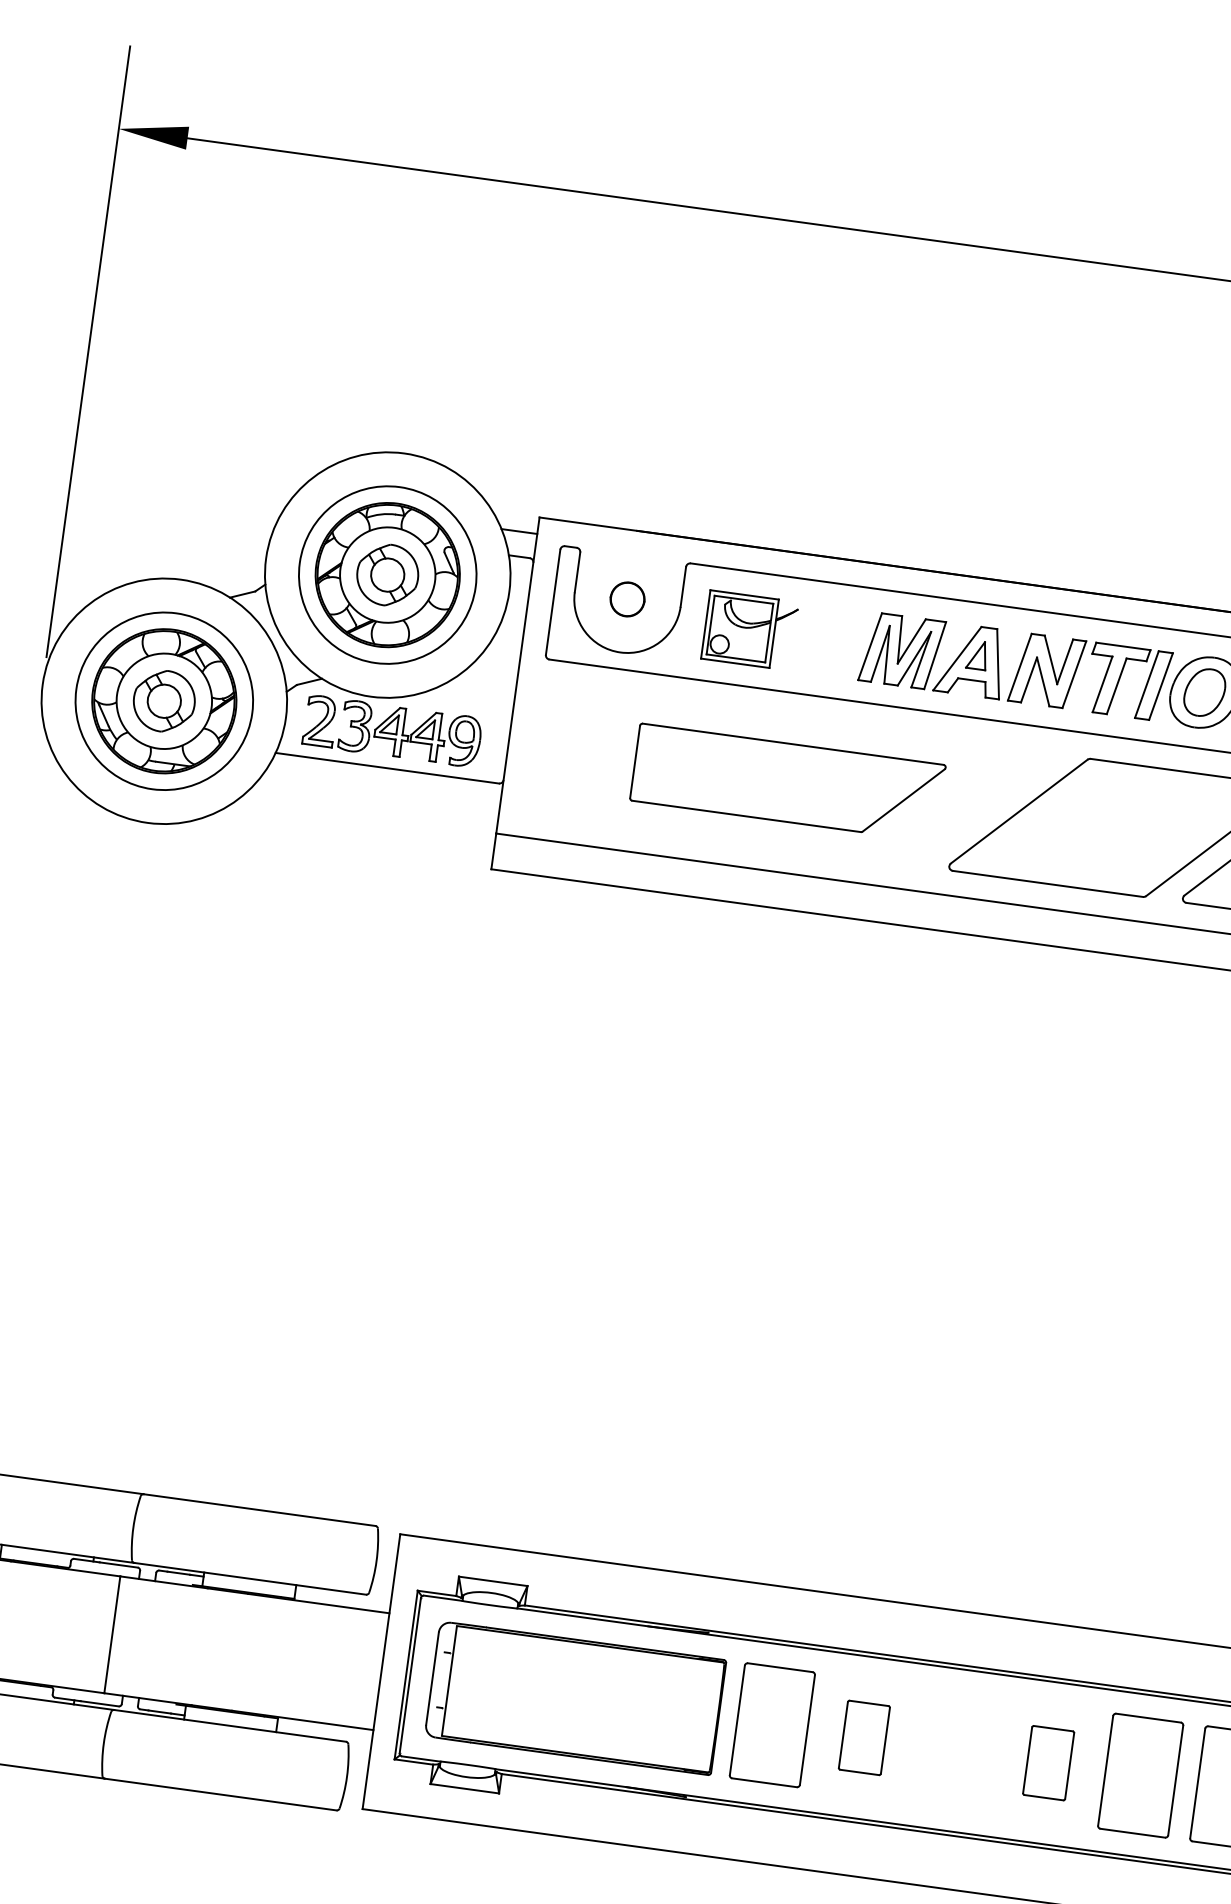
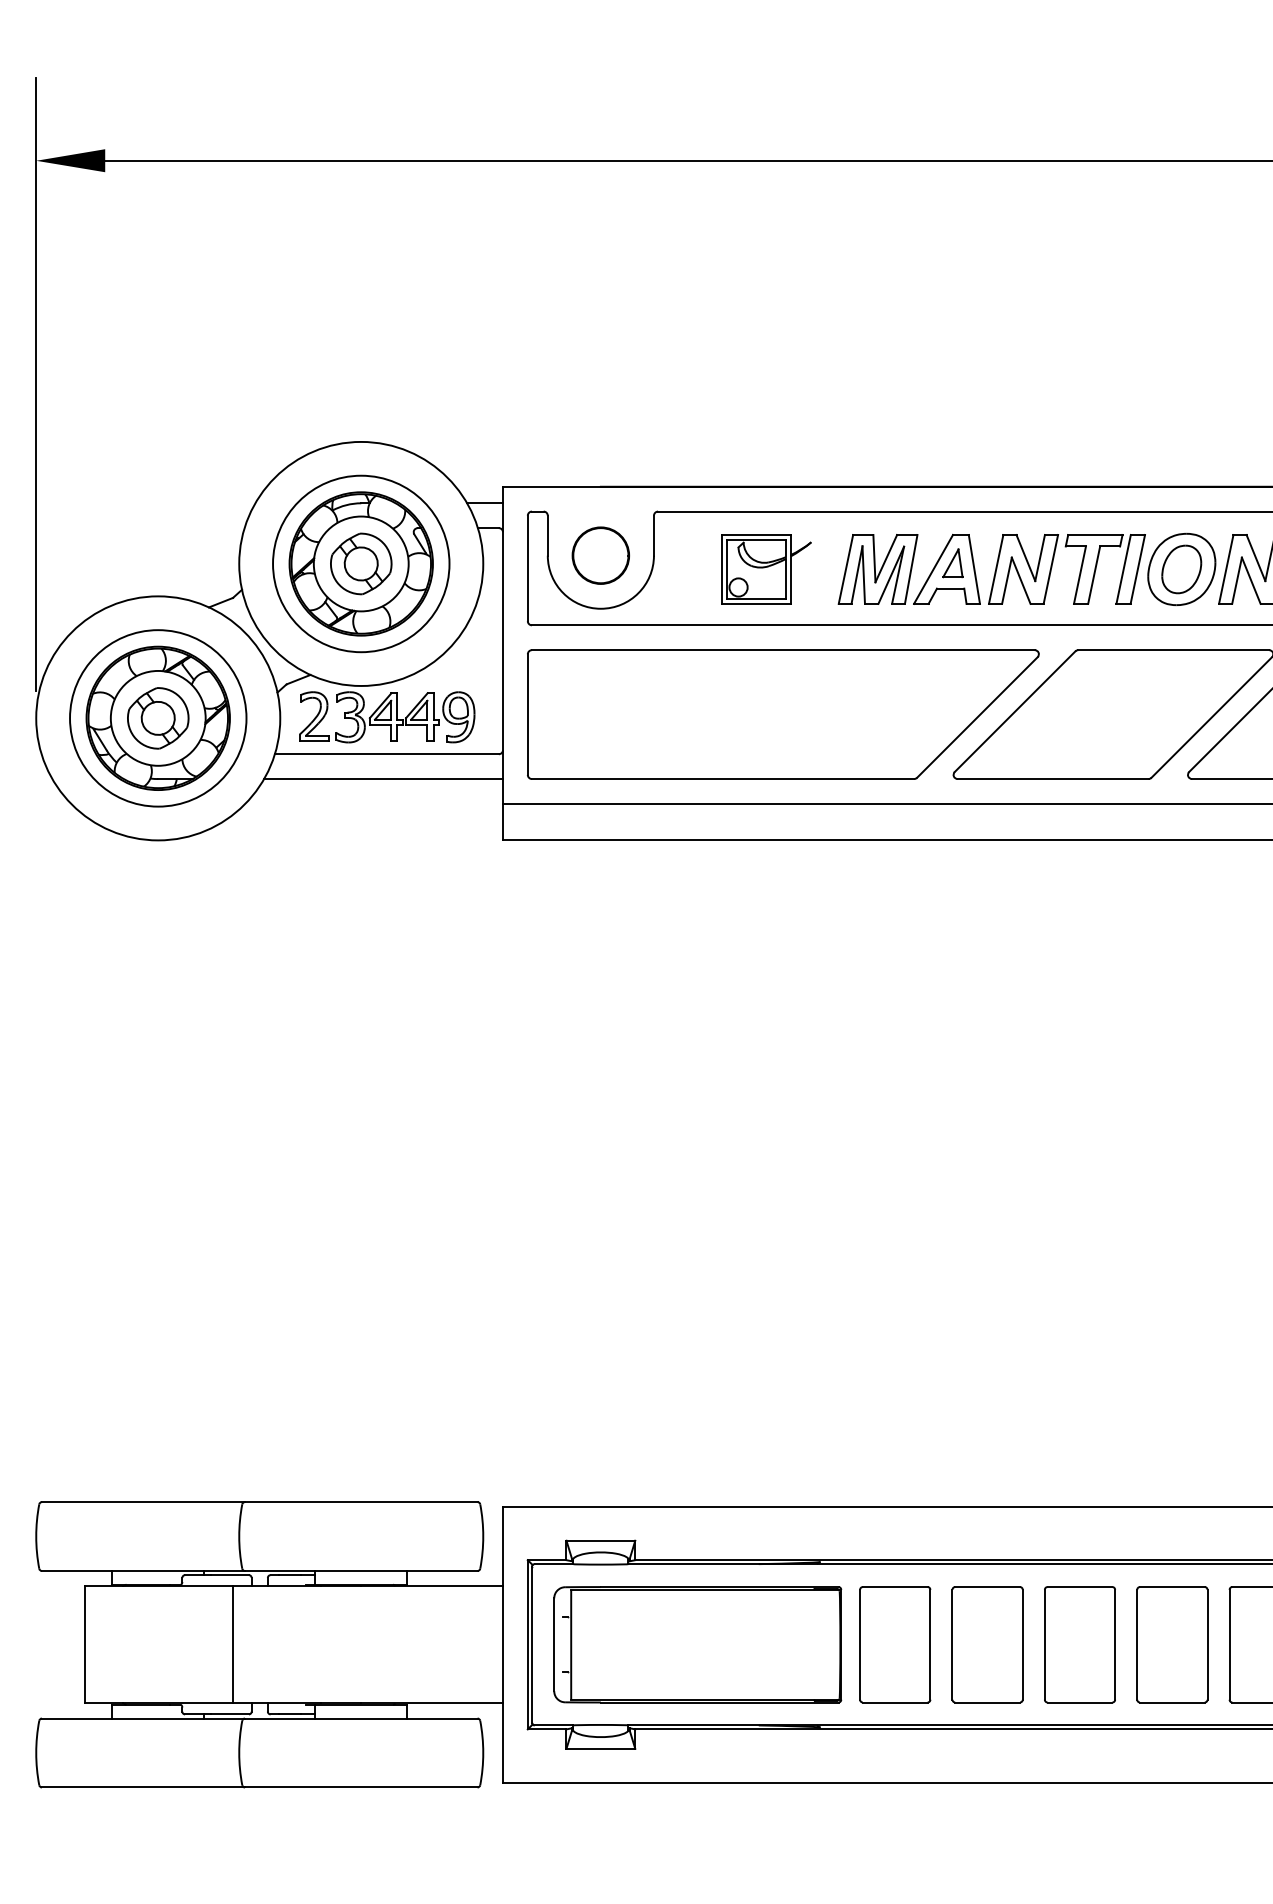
circle: (627, 599) -> (600, 555), size x1.67
part: (750, 630) -> (766, 569), moved
part: (788, 782) -> (783, 714), size x1.67
line: (380, 792) -> (383, 779), added
part: (864, 1737) -> (987, 1644), size x1.67
part: (956, 1750) -> (1079, 1644), added
part: (1048, 1762) -> (1172, 1644), size x1.67

